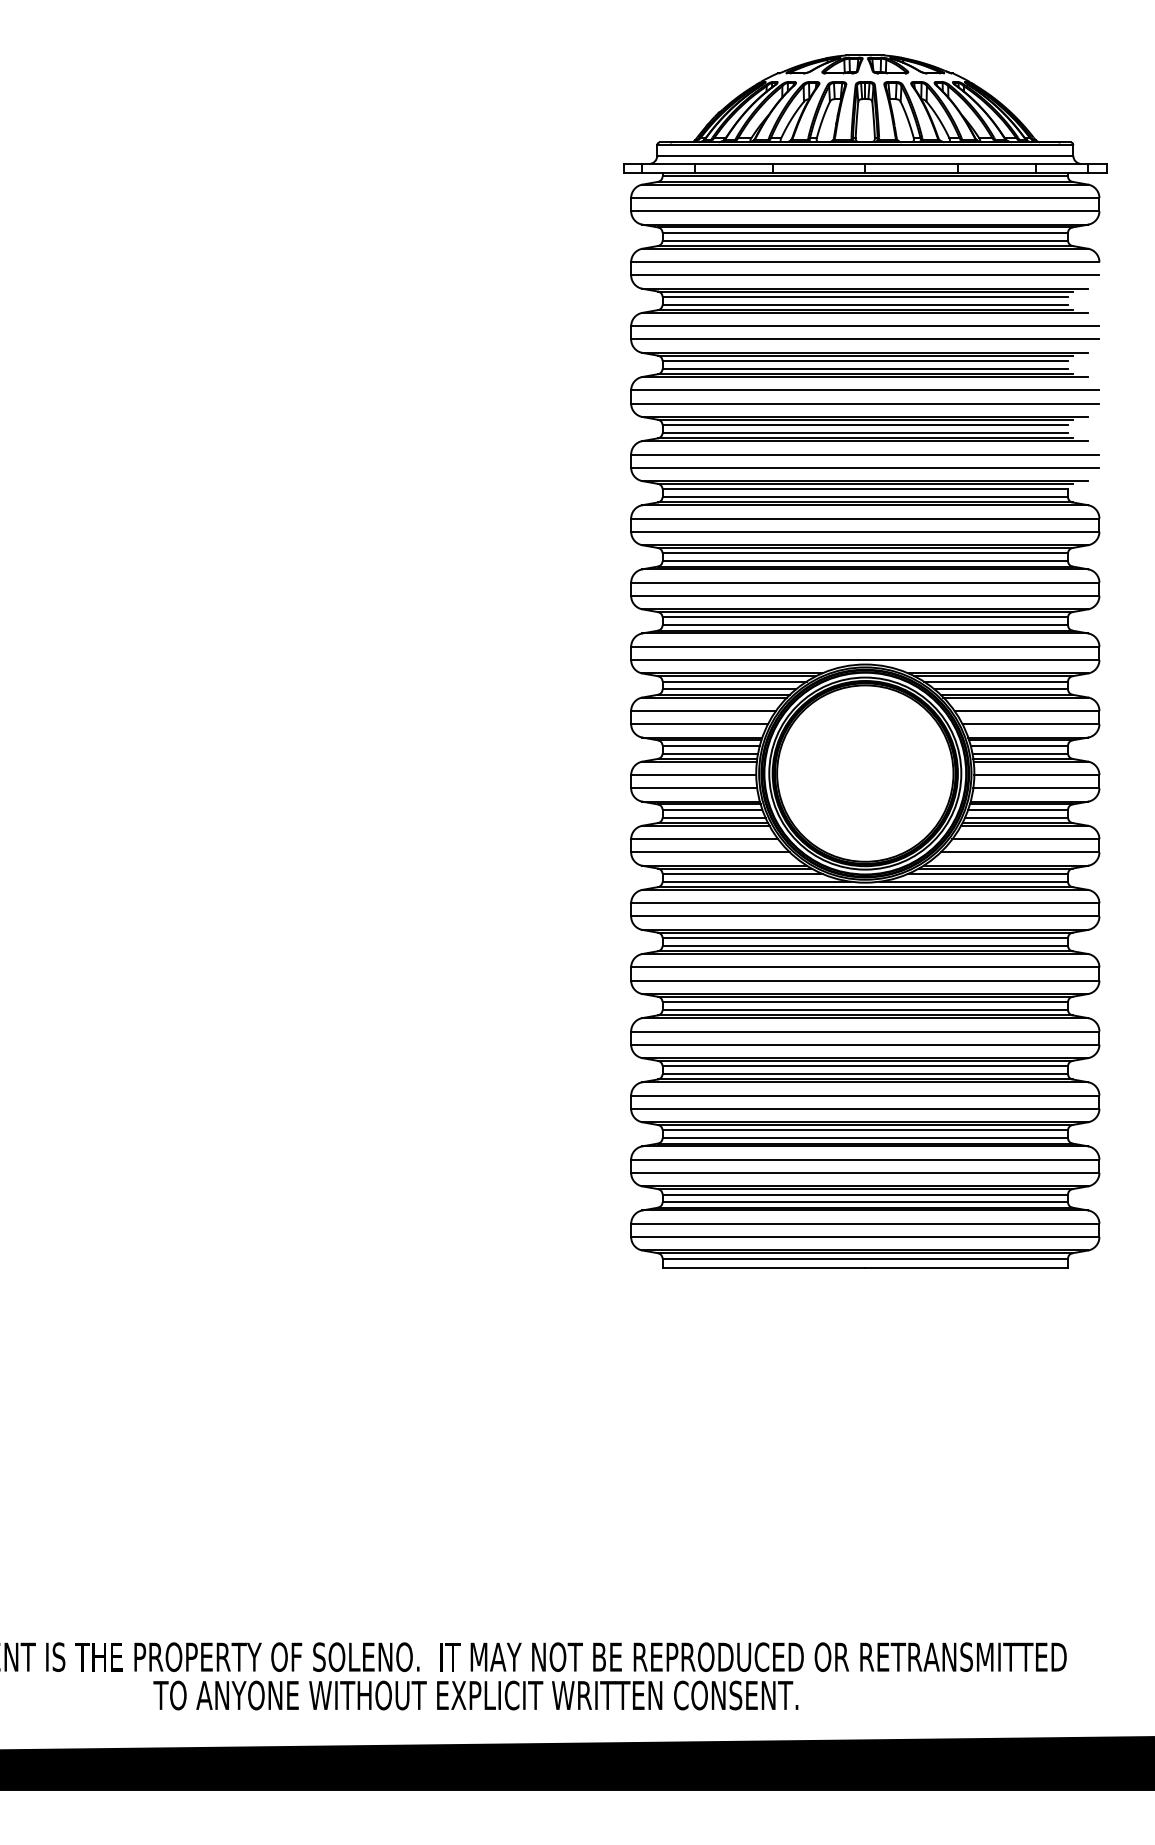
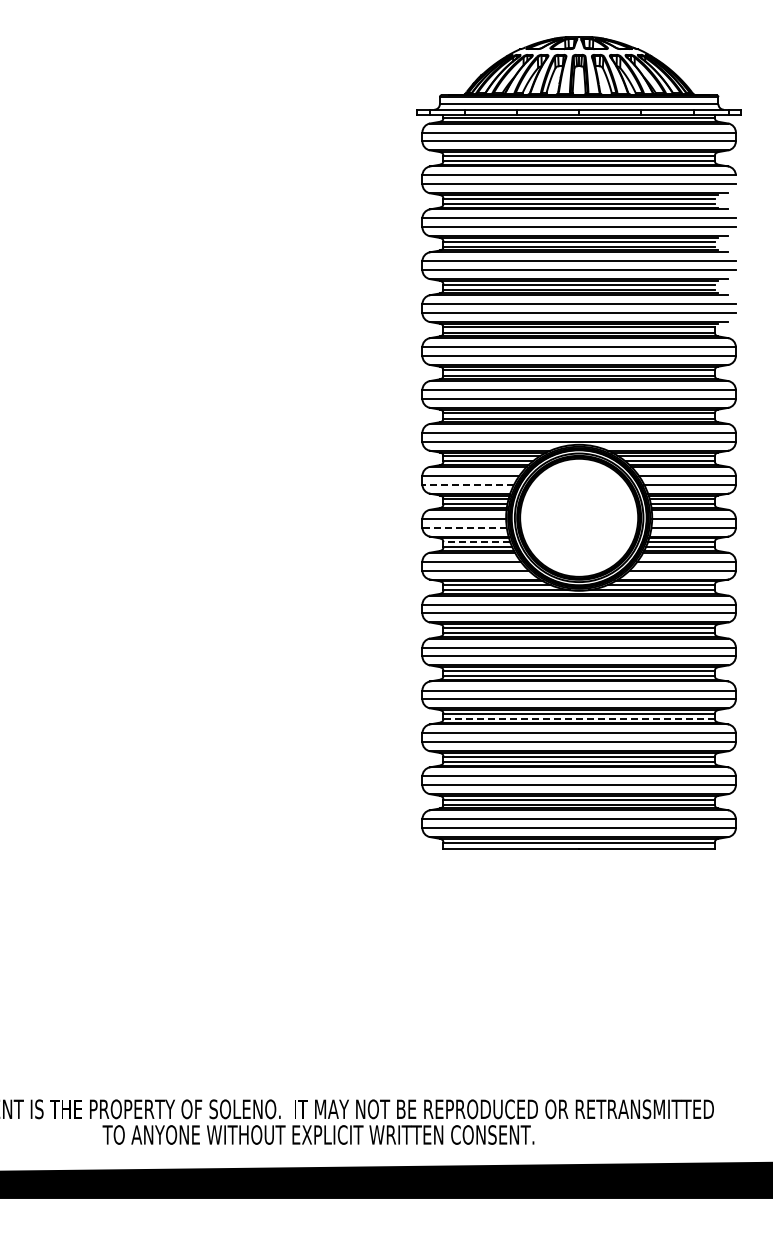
line: (699, 723) -> (468, 484), solid -> dashed
line: (694, 788) -> (464, 527), solid -> dashed
line: (711, 810) -> (476, 542), solid -> dashed
line: (865, 1073) -> (579, 718), solid -> dashed

